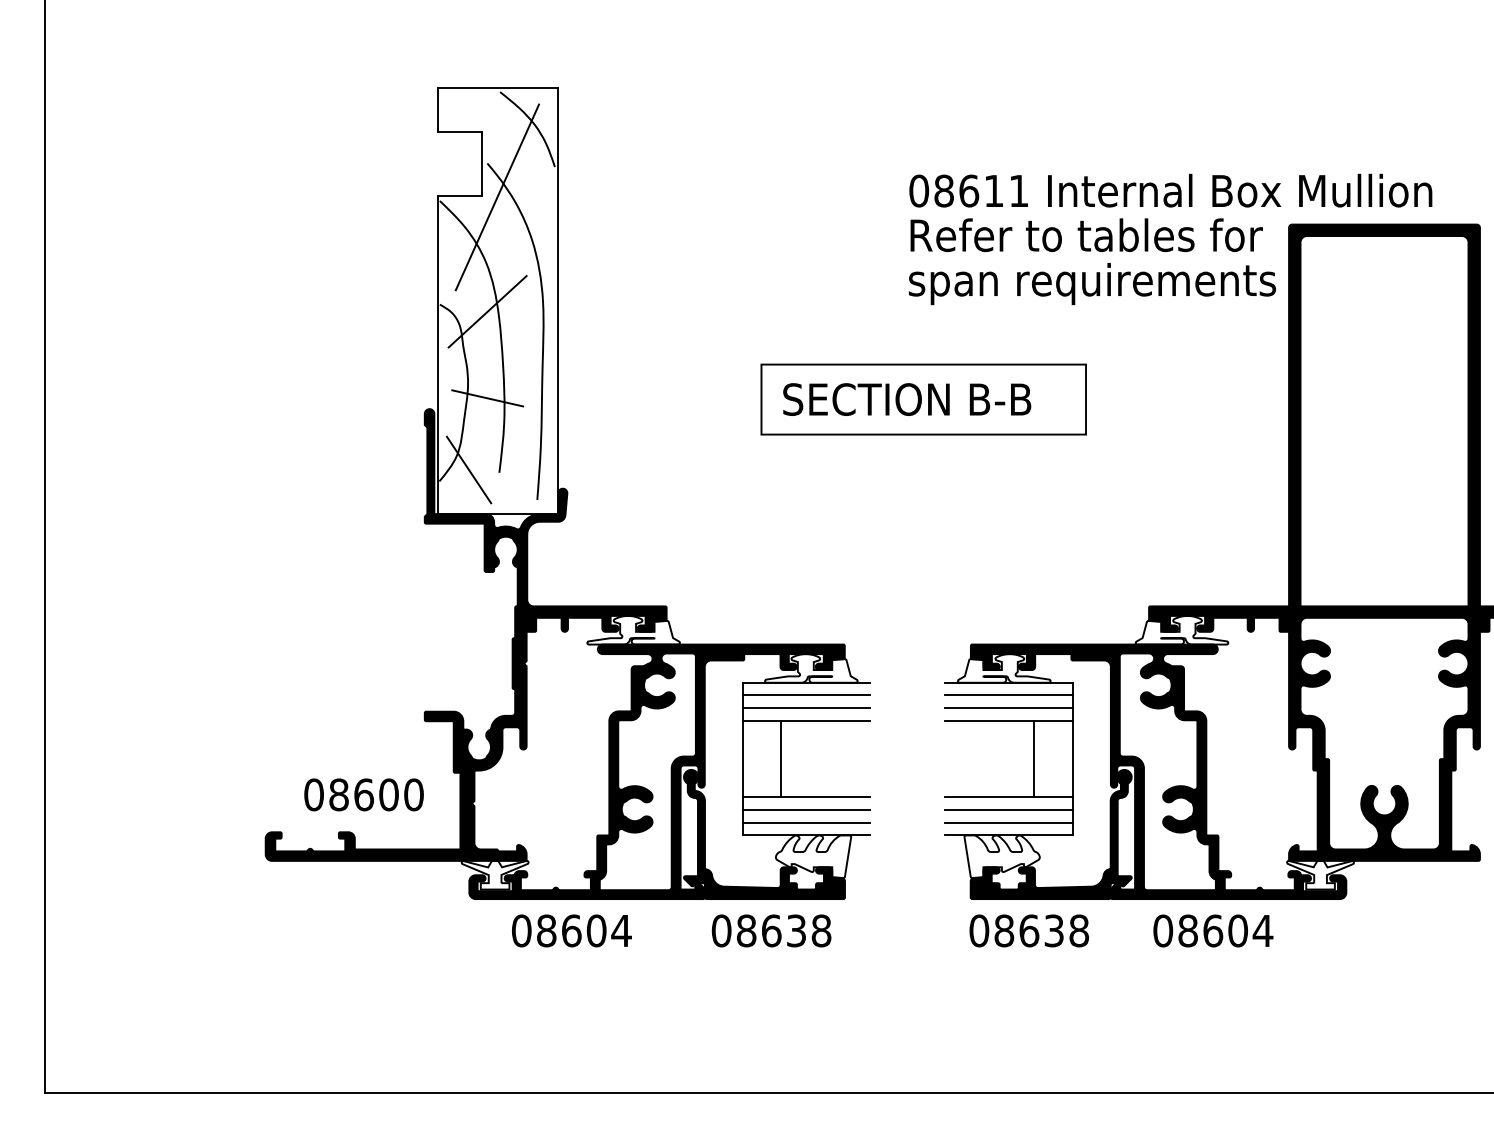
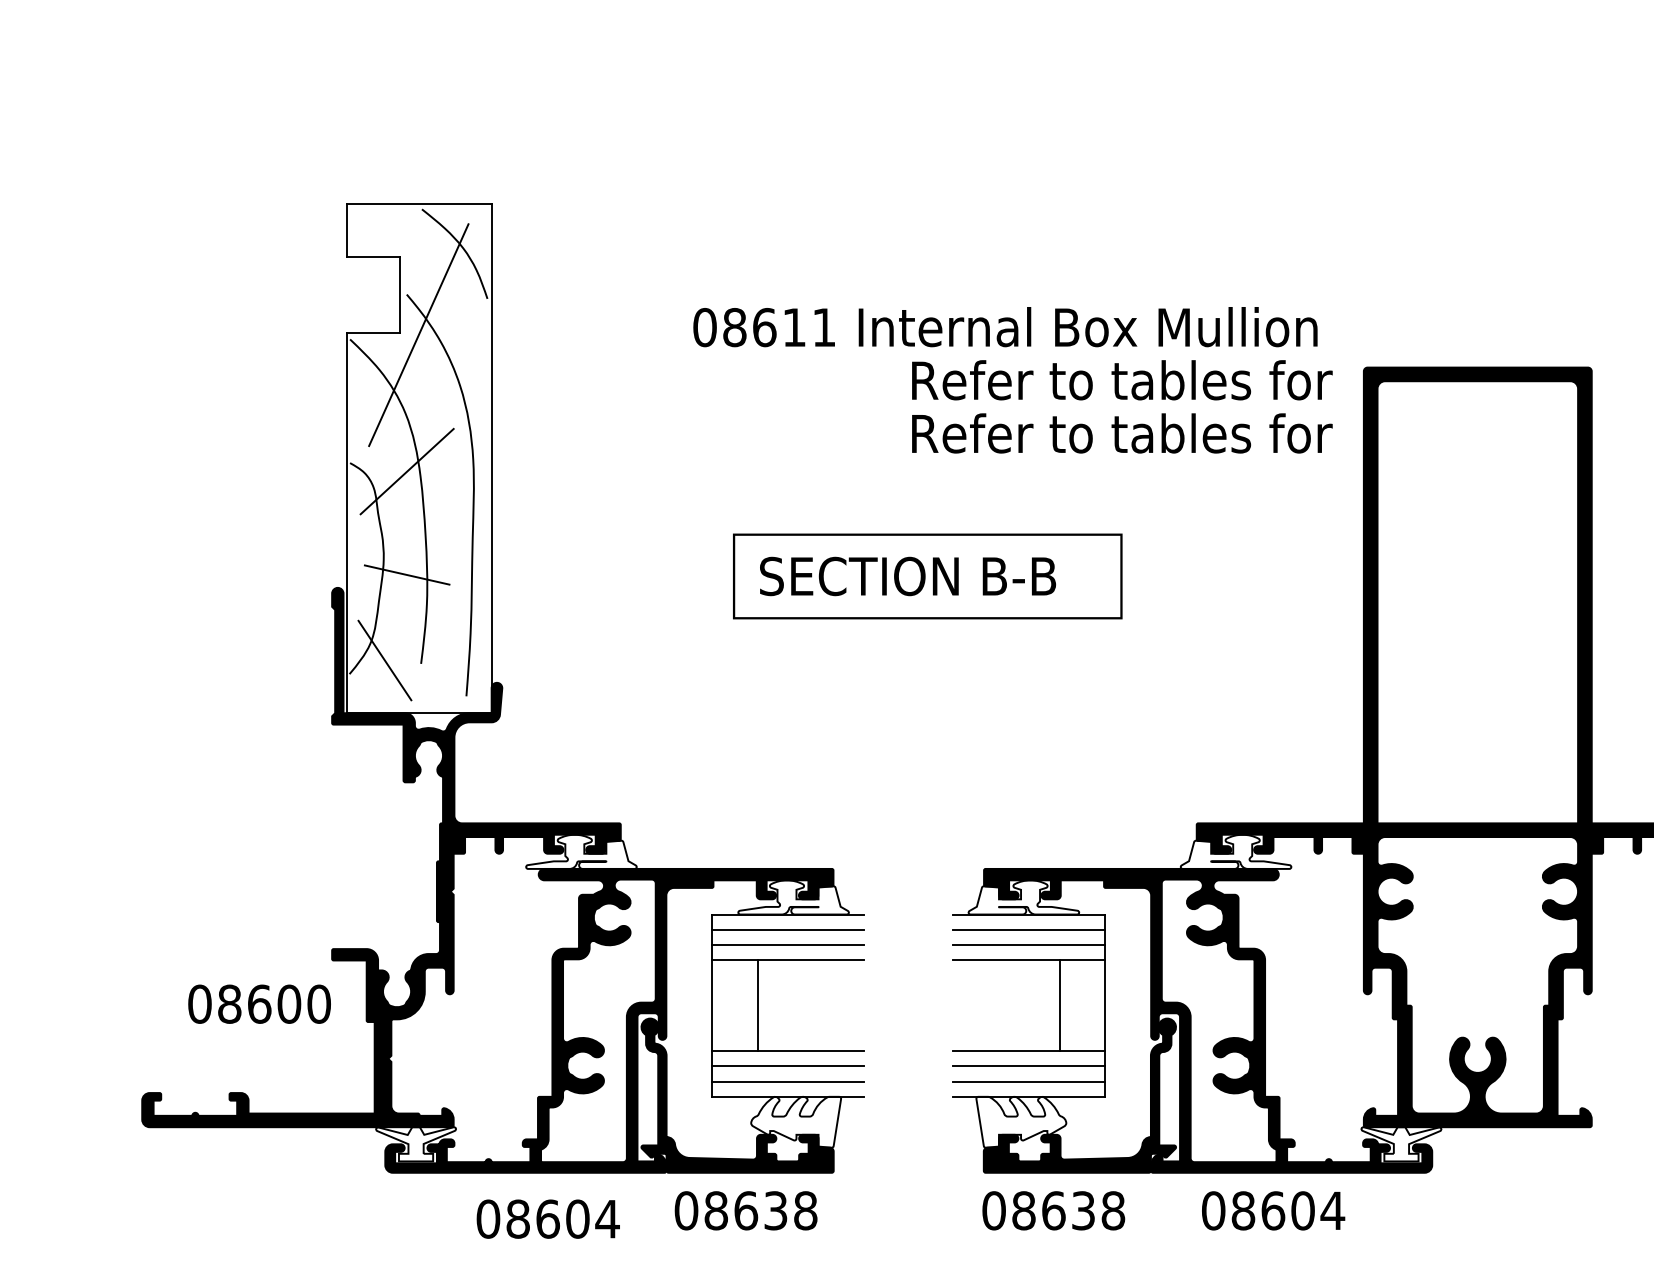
text: (1170, 190) -> (1005, 326), moved
text: (1092, 284) -> (1129, 439), span requirements -> Refer to tables for
text: (363, 794) -> (258, 1003), moved
text: (571, 930) -> (547, 1218), moved

